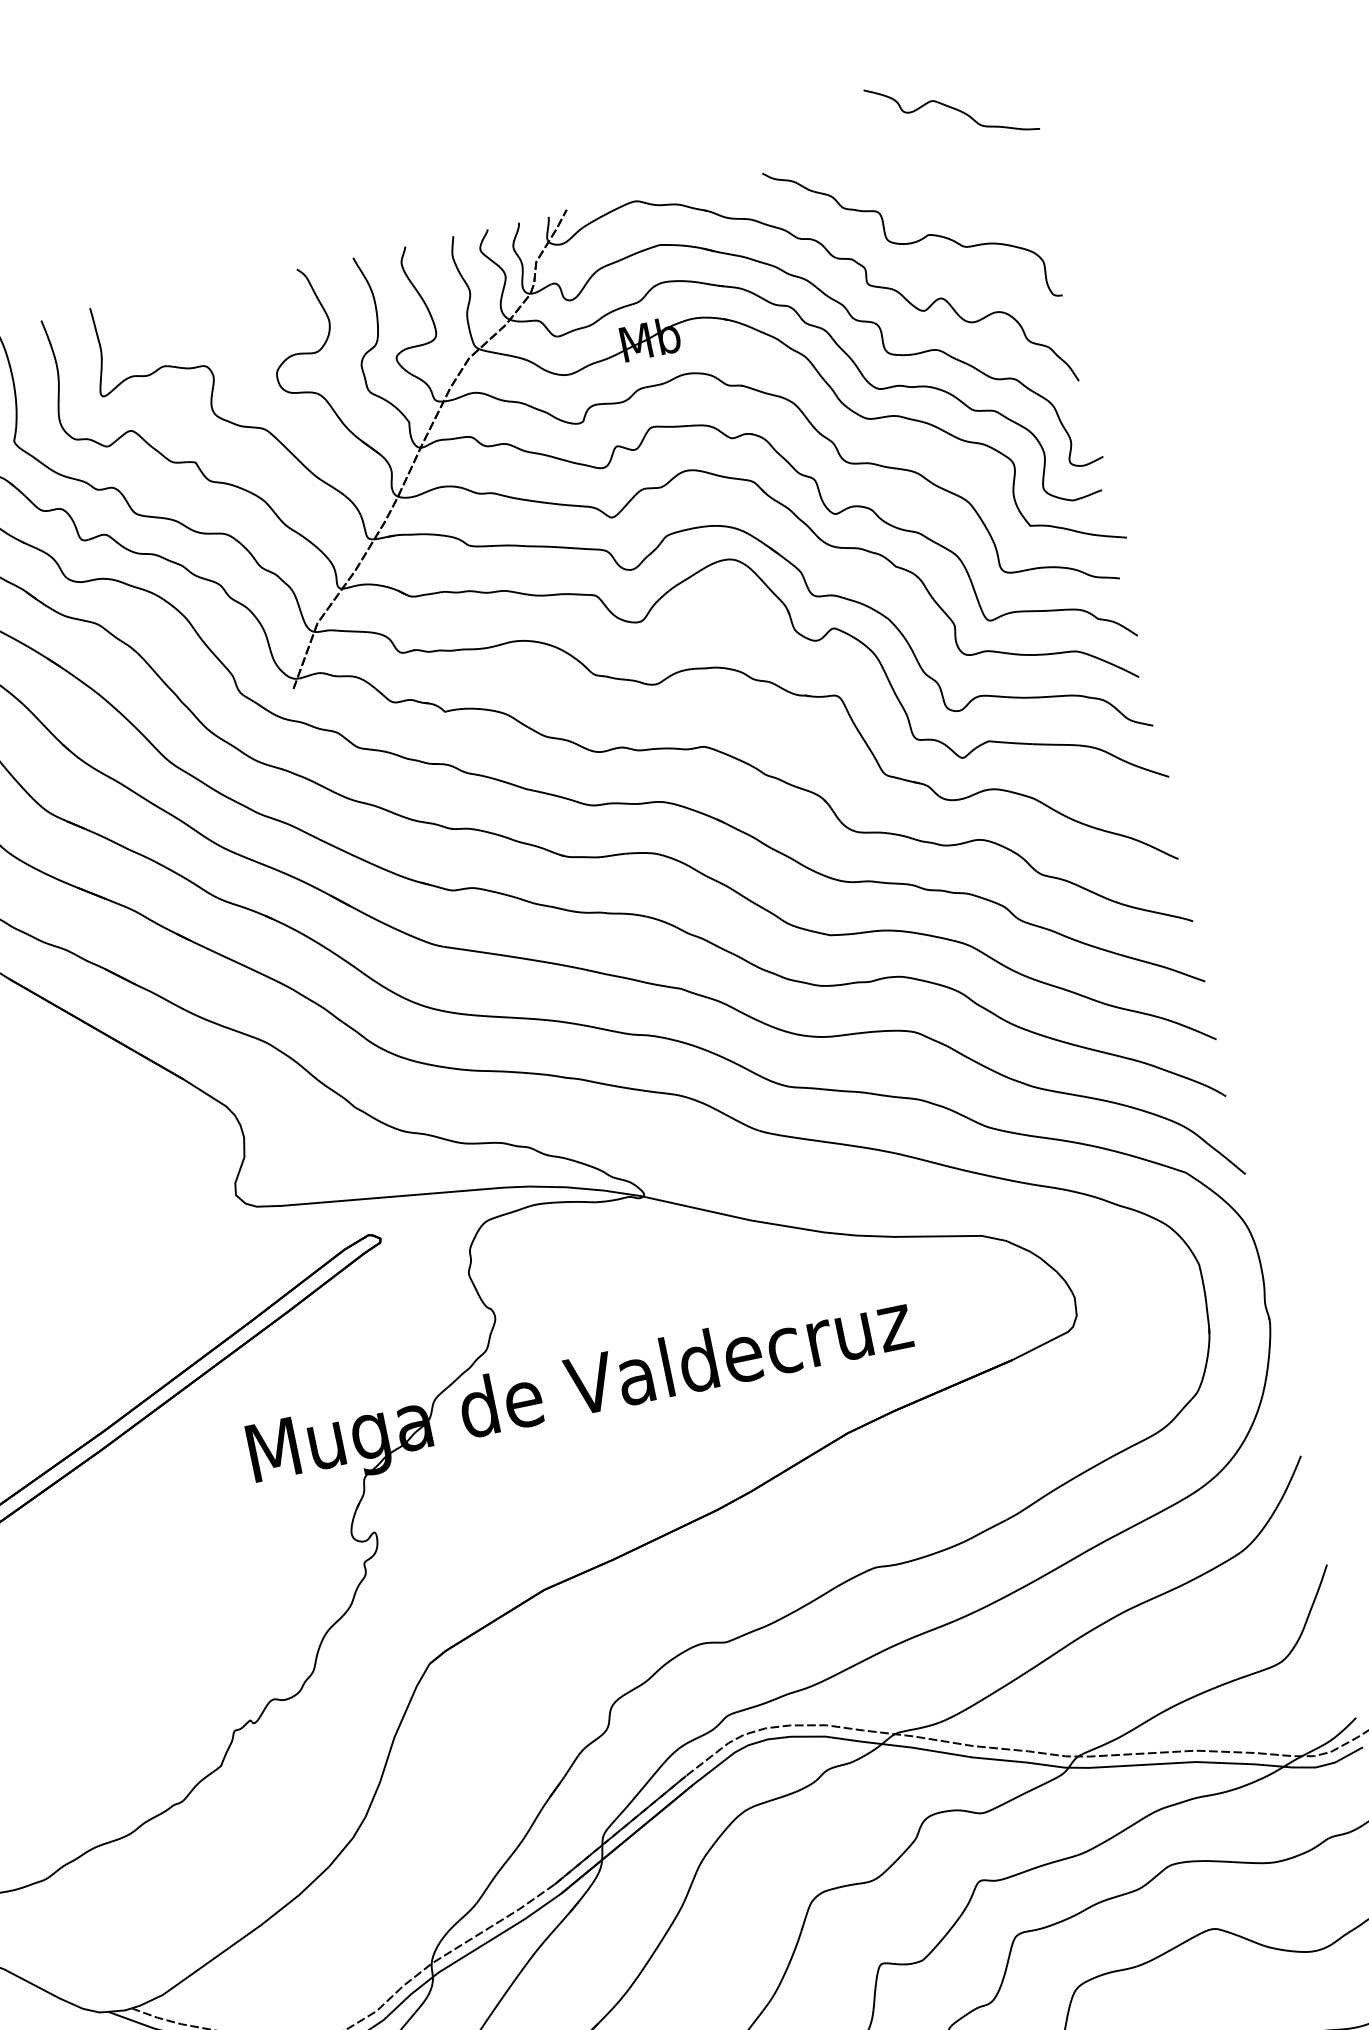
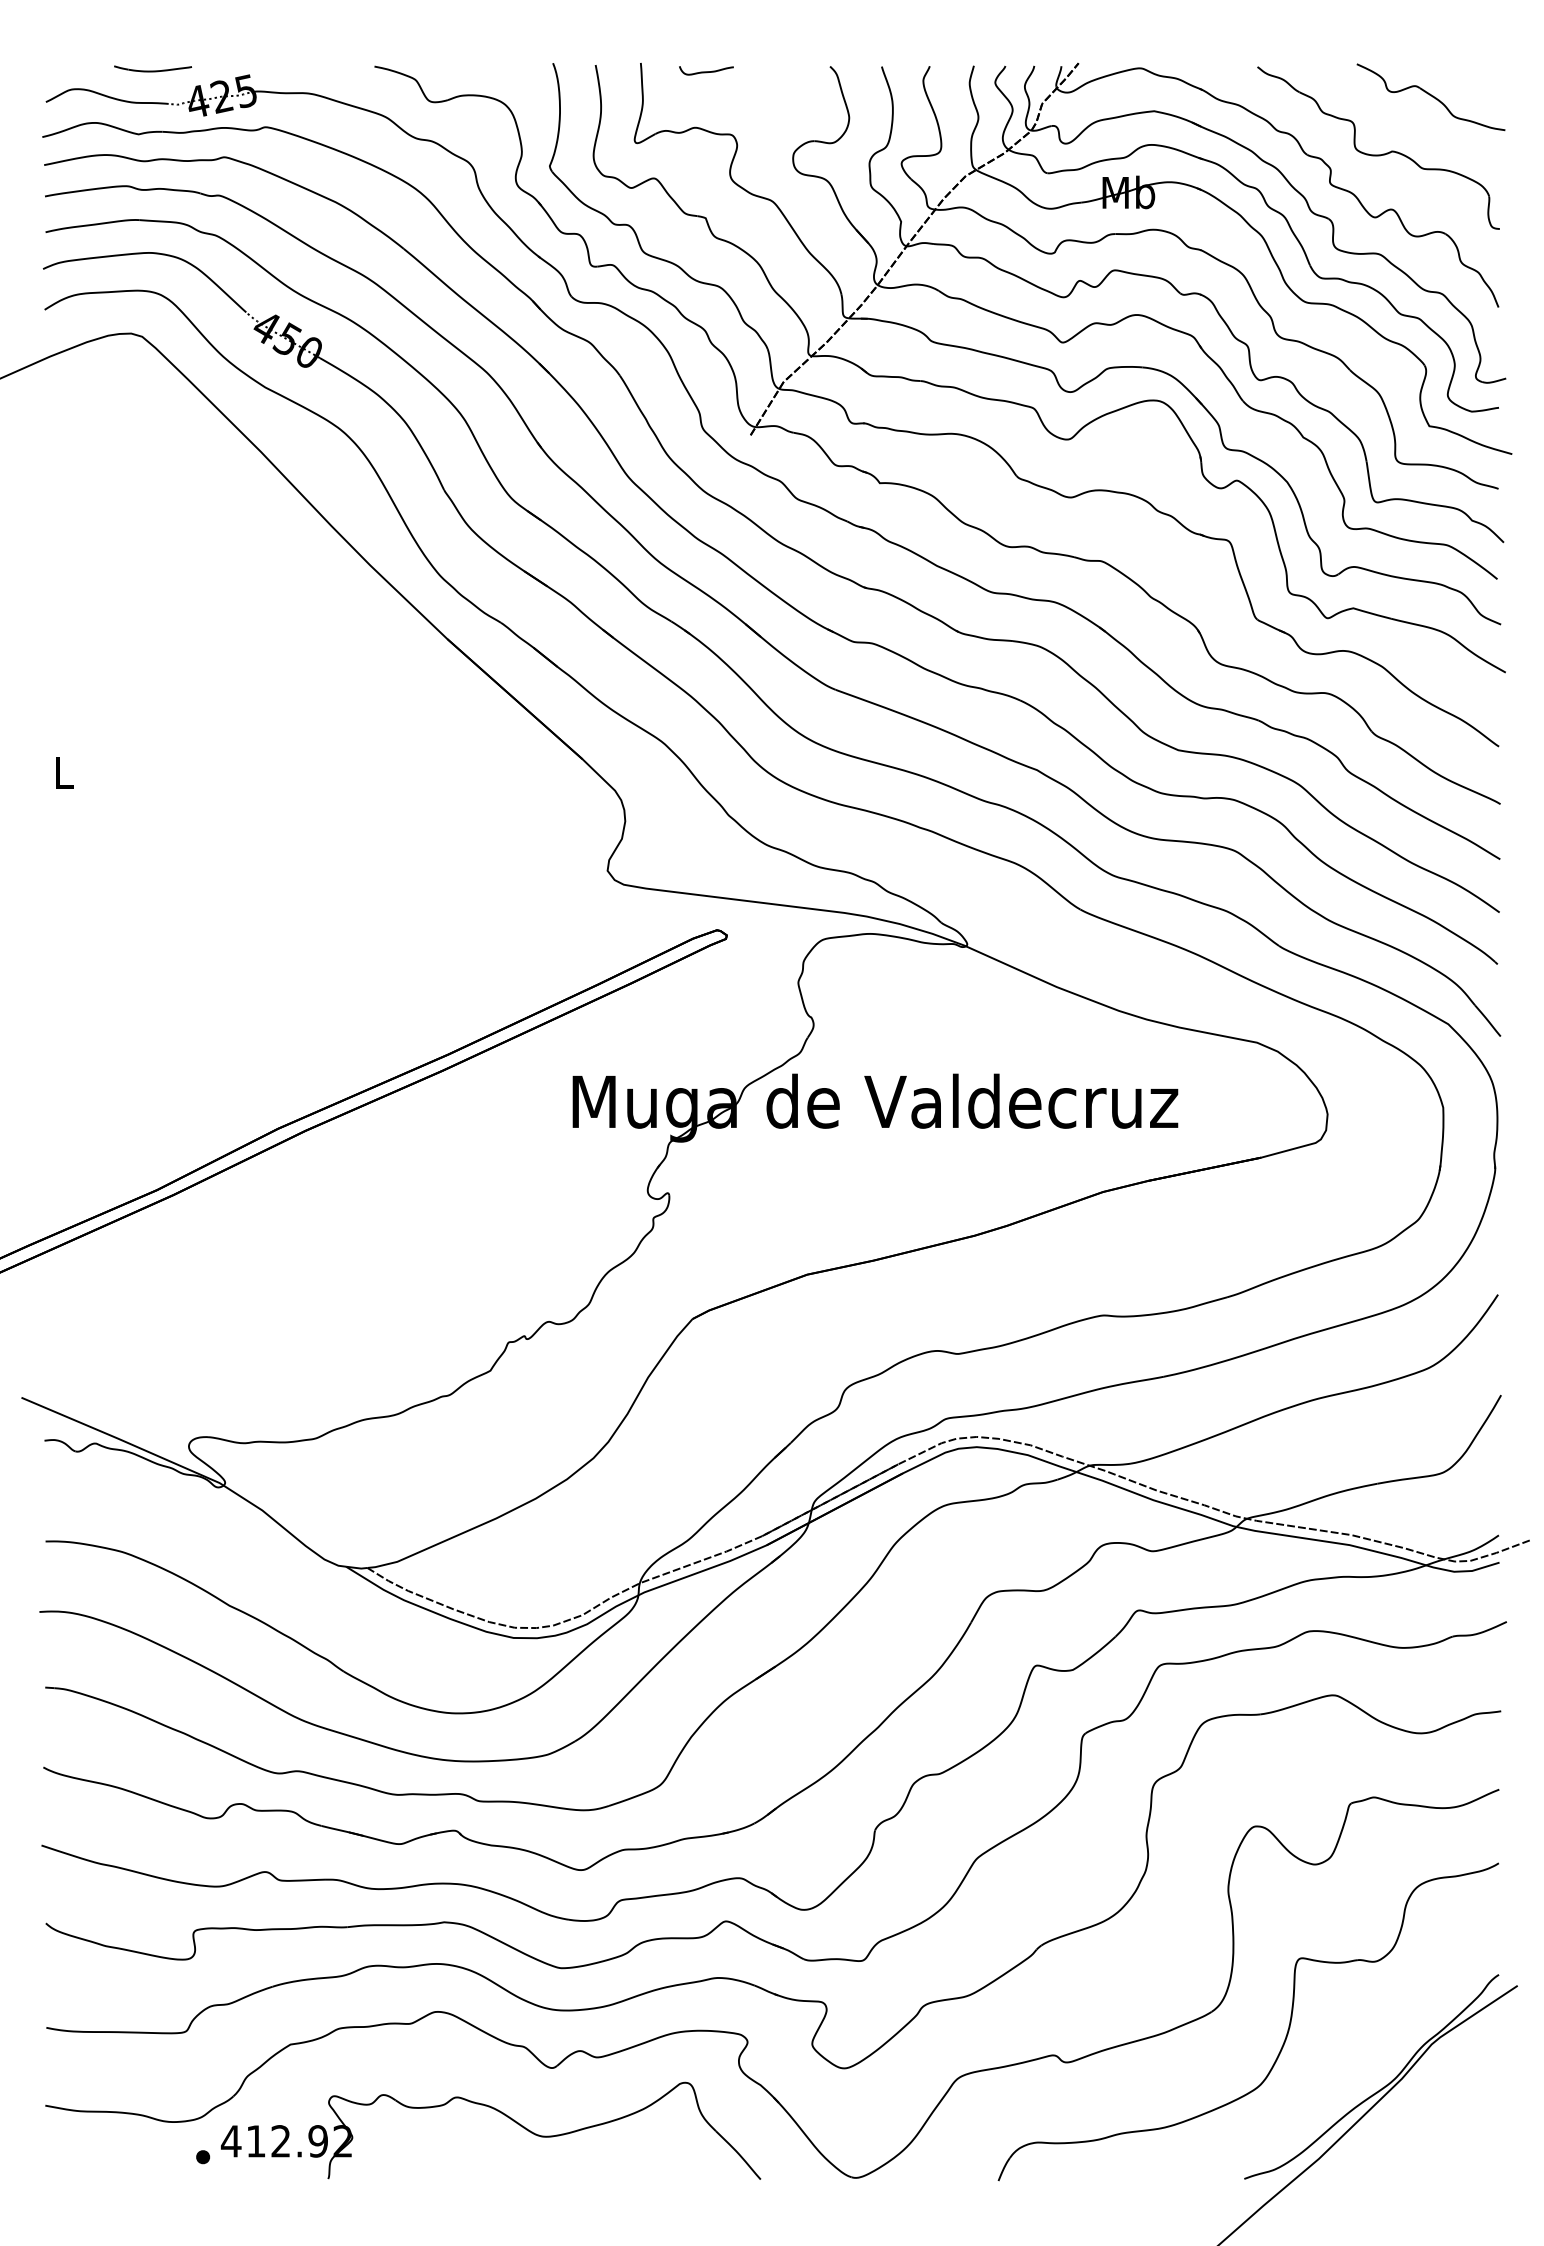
part: (951, 110) -> (1430, 97), moved
curve: (163, 302) -> (706, 71), added

